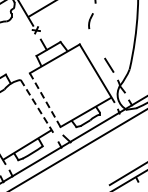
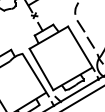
line: (96, 43) -> (80, 25), added
line: (45, 100) -> (41, 69), dashed -> solid
line: (38, 107) -> (36, 75), dashed -> solid

